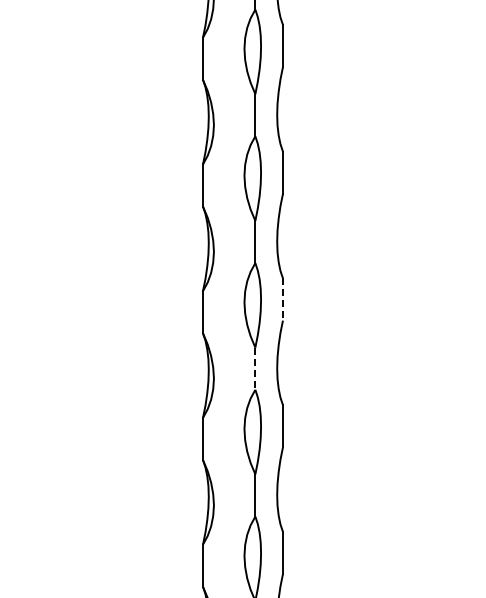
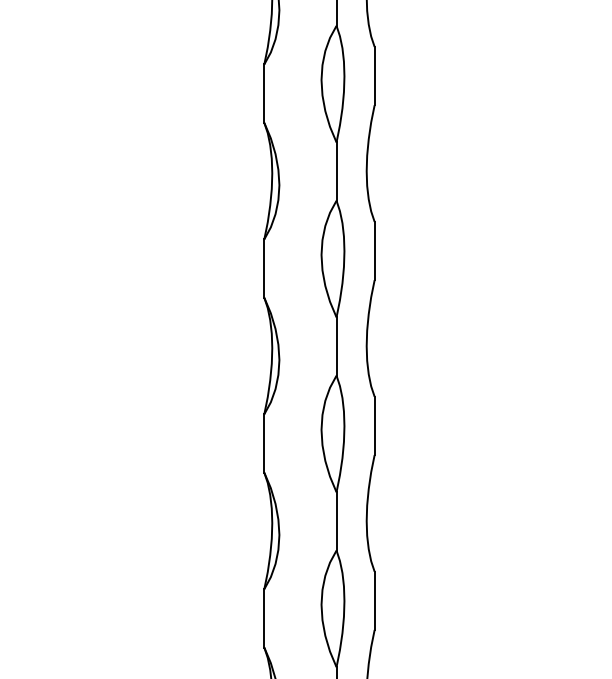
line: (282, 300) -> (374, 427), dashed -> solid
line: (255, 369) -> (336, 522), dashed -> solid

